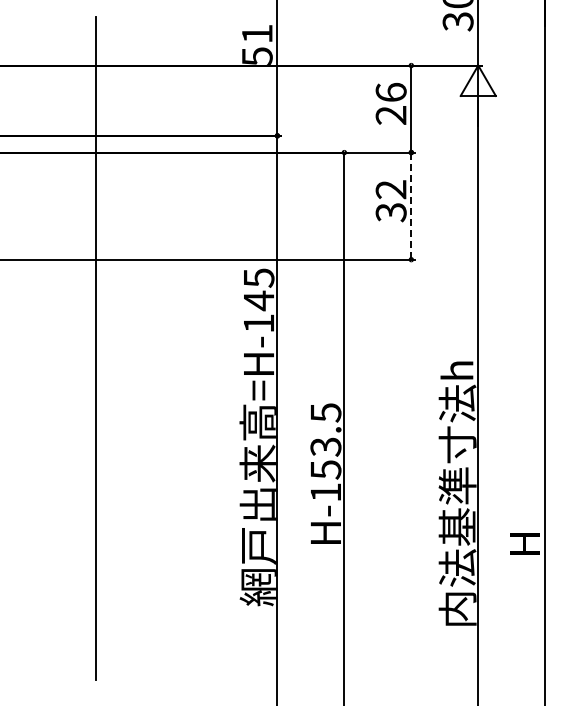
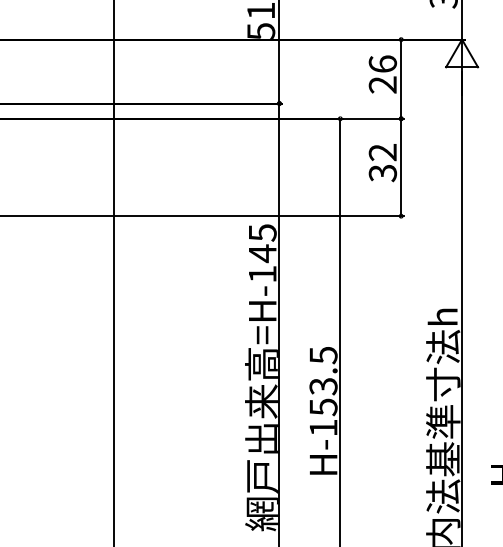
line: (411, 206) -> (401, 167), dashed -> solid

